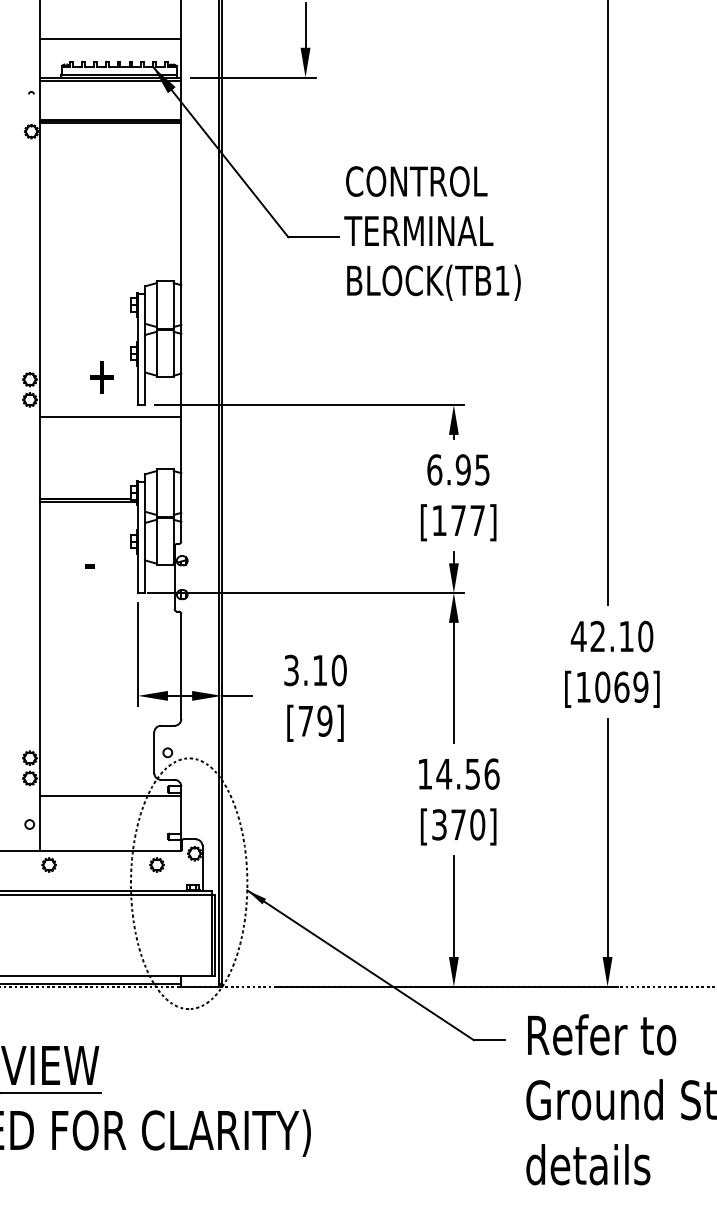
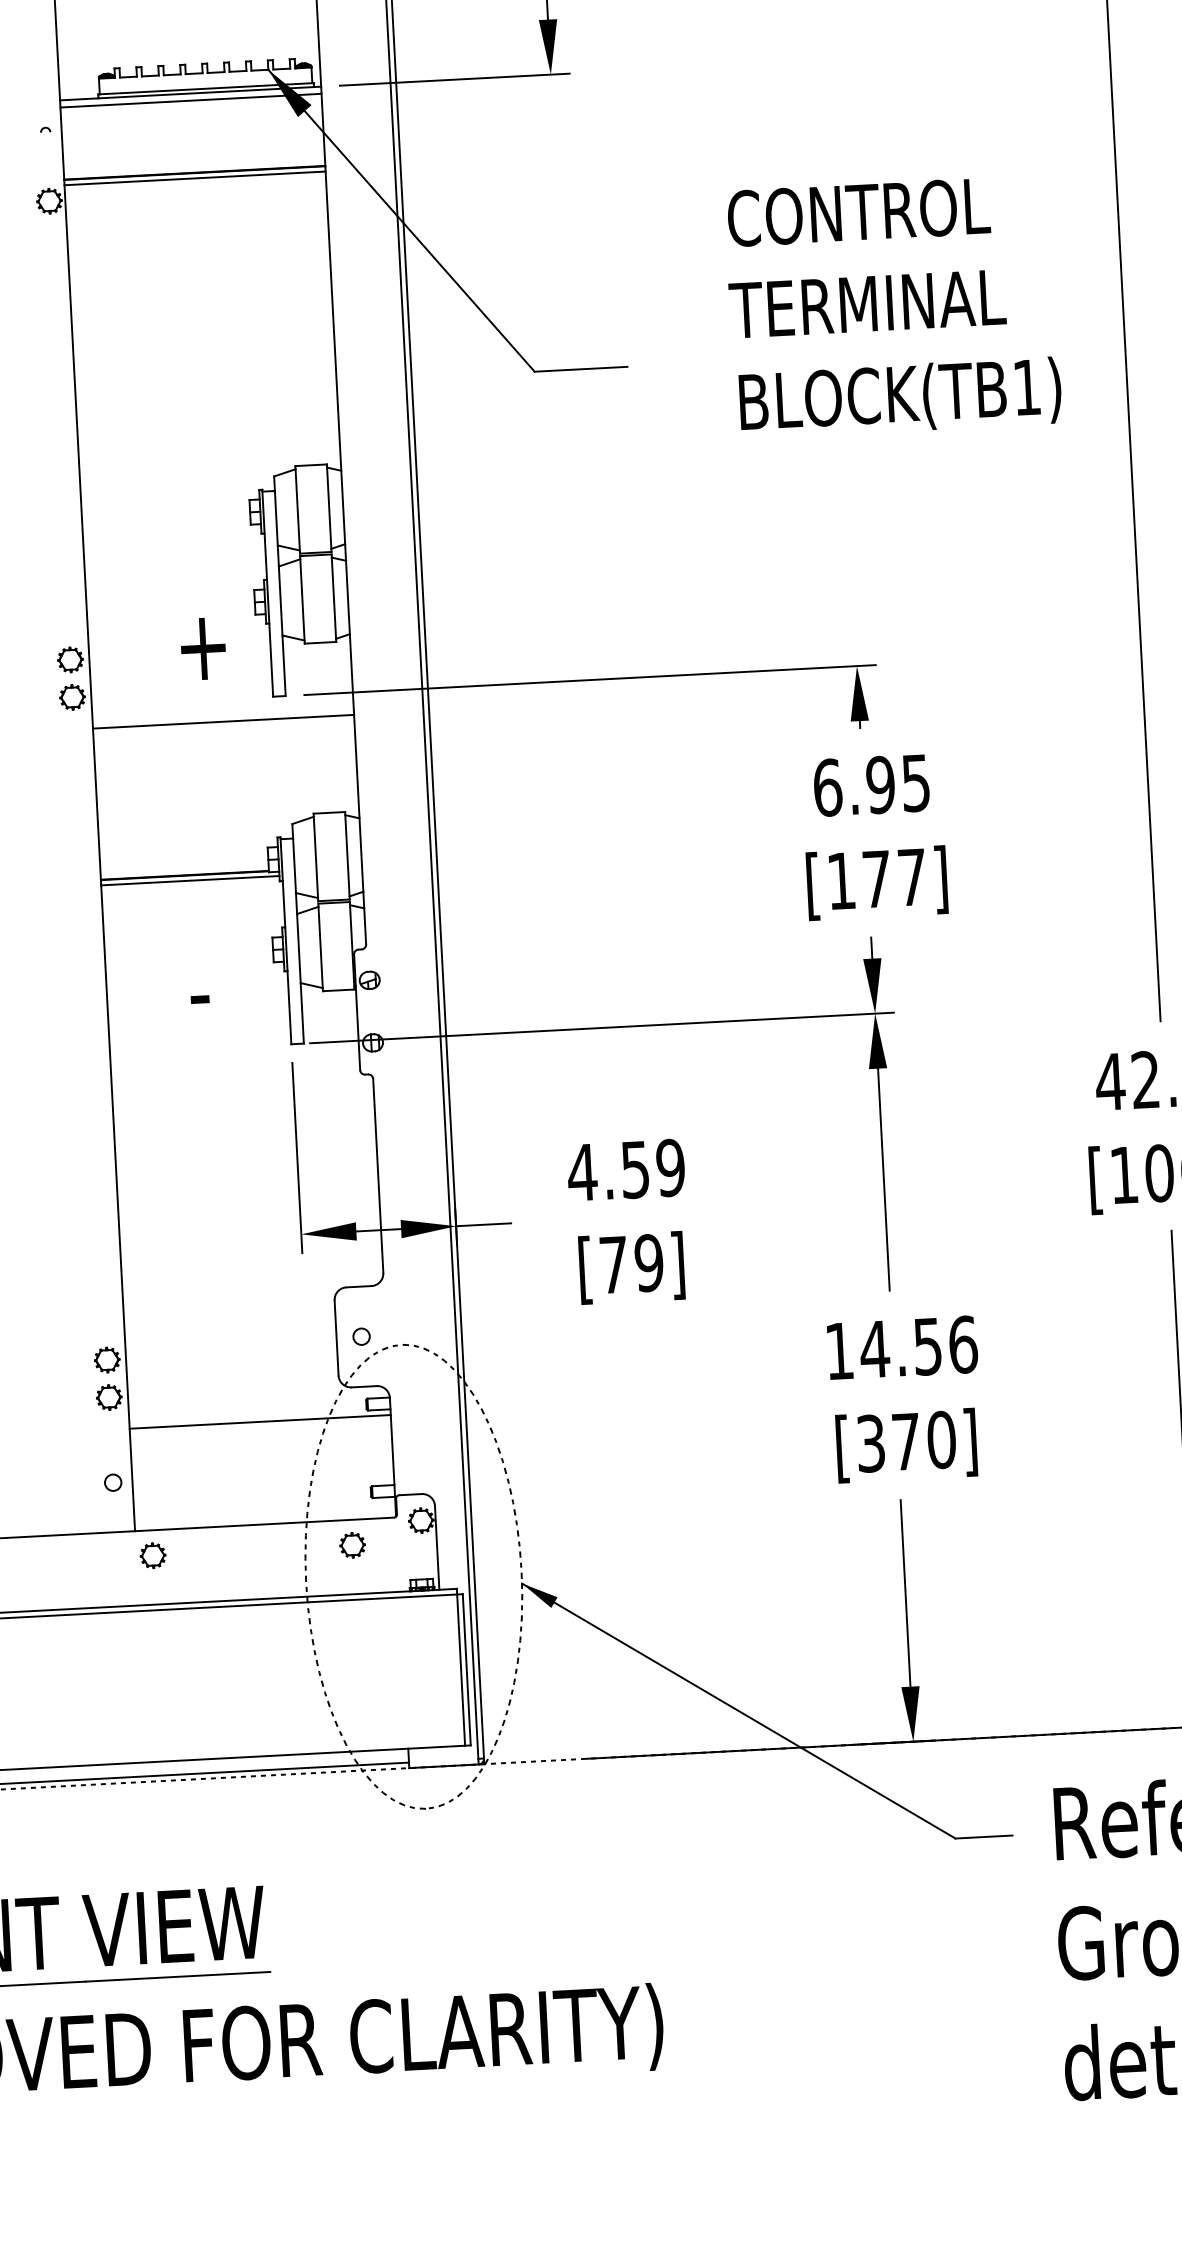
line: (110, 38) -> (186, 21), removed
text: (432, 233) -> (893, 306), moved
text: (314, 670) -> (624, 1170), 3.10 -> 4.59

